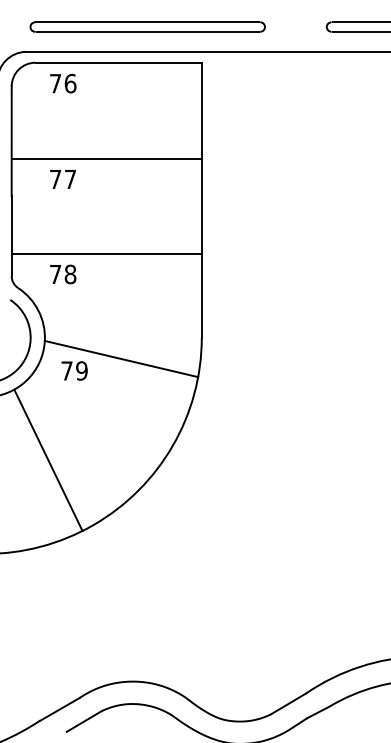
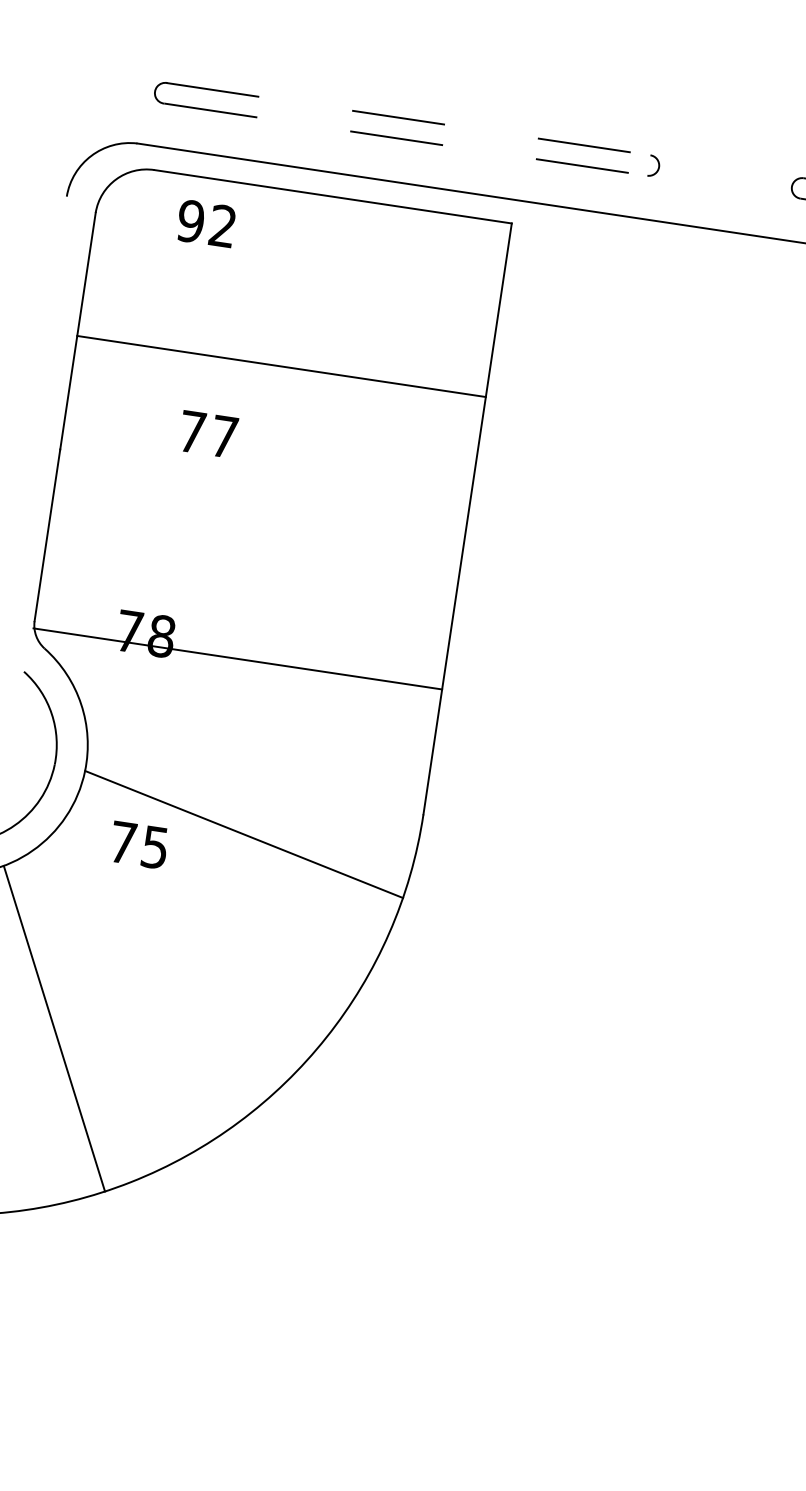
line: (147, 22) -> (408, 119), solid -> dashed
line: (148, 31) -> (407, 139), solid -> dashed
text: (62, 83) -> (205, 223), 76 -> 92
line: (106, 158) -> (281, 366), moved
text: (62, 179) -> (207, 434), moved
line: (106, 253) -> (237, 658), moved
text: (81, 370) -> (154, 846), 79 -> 75

